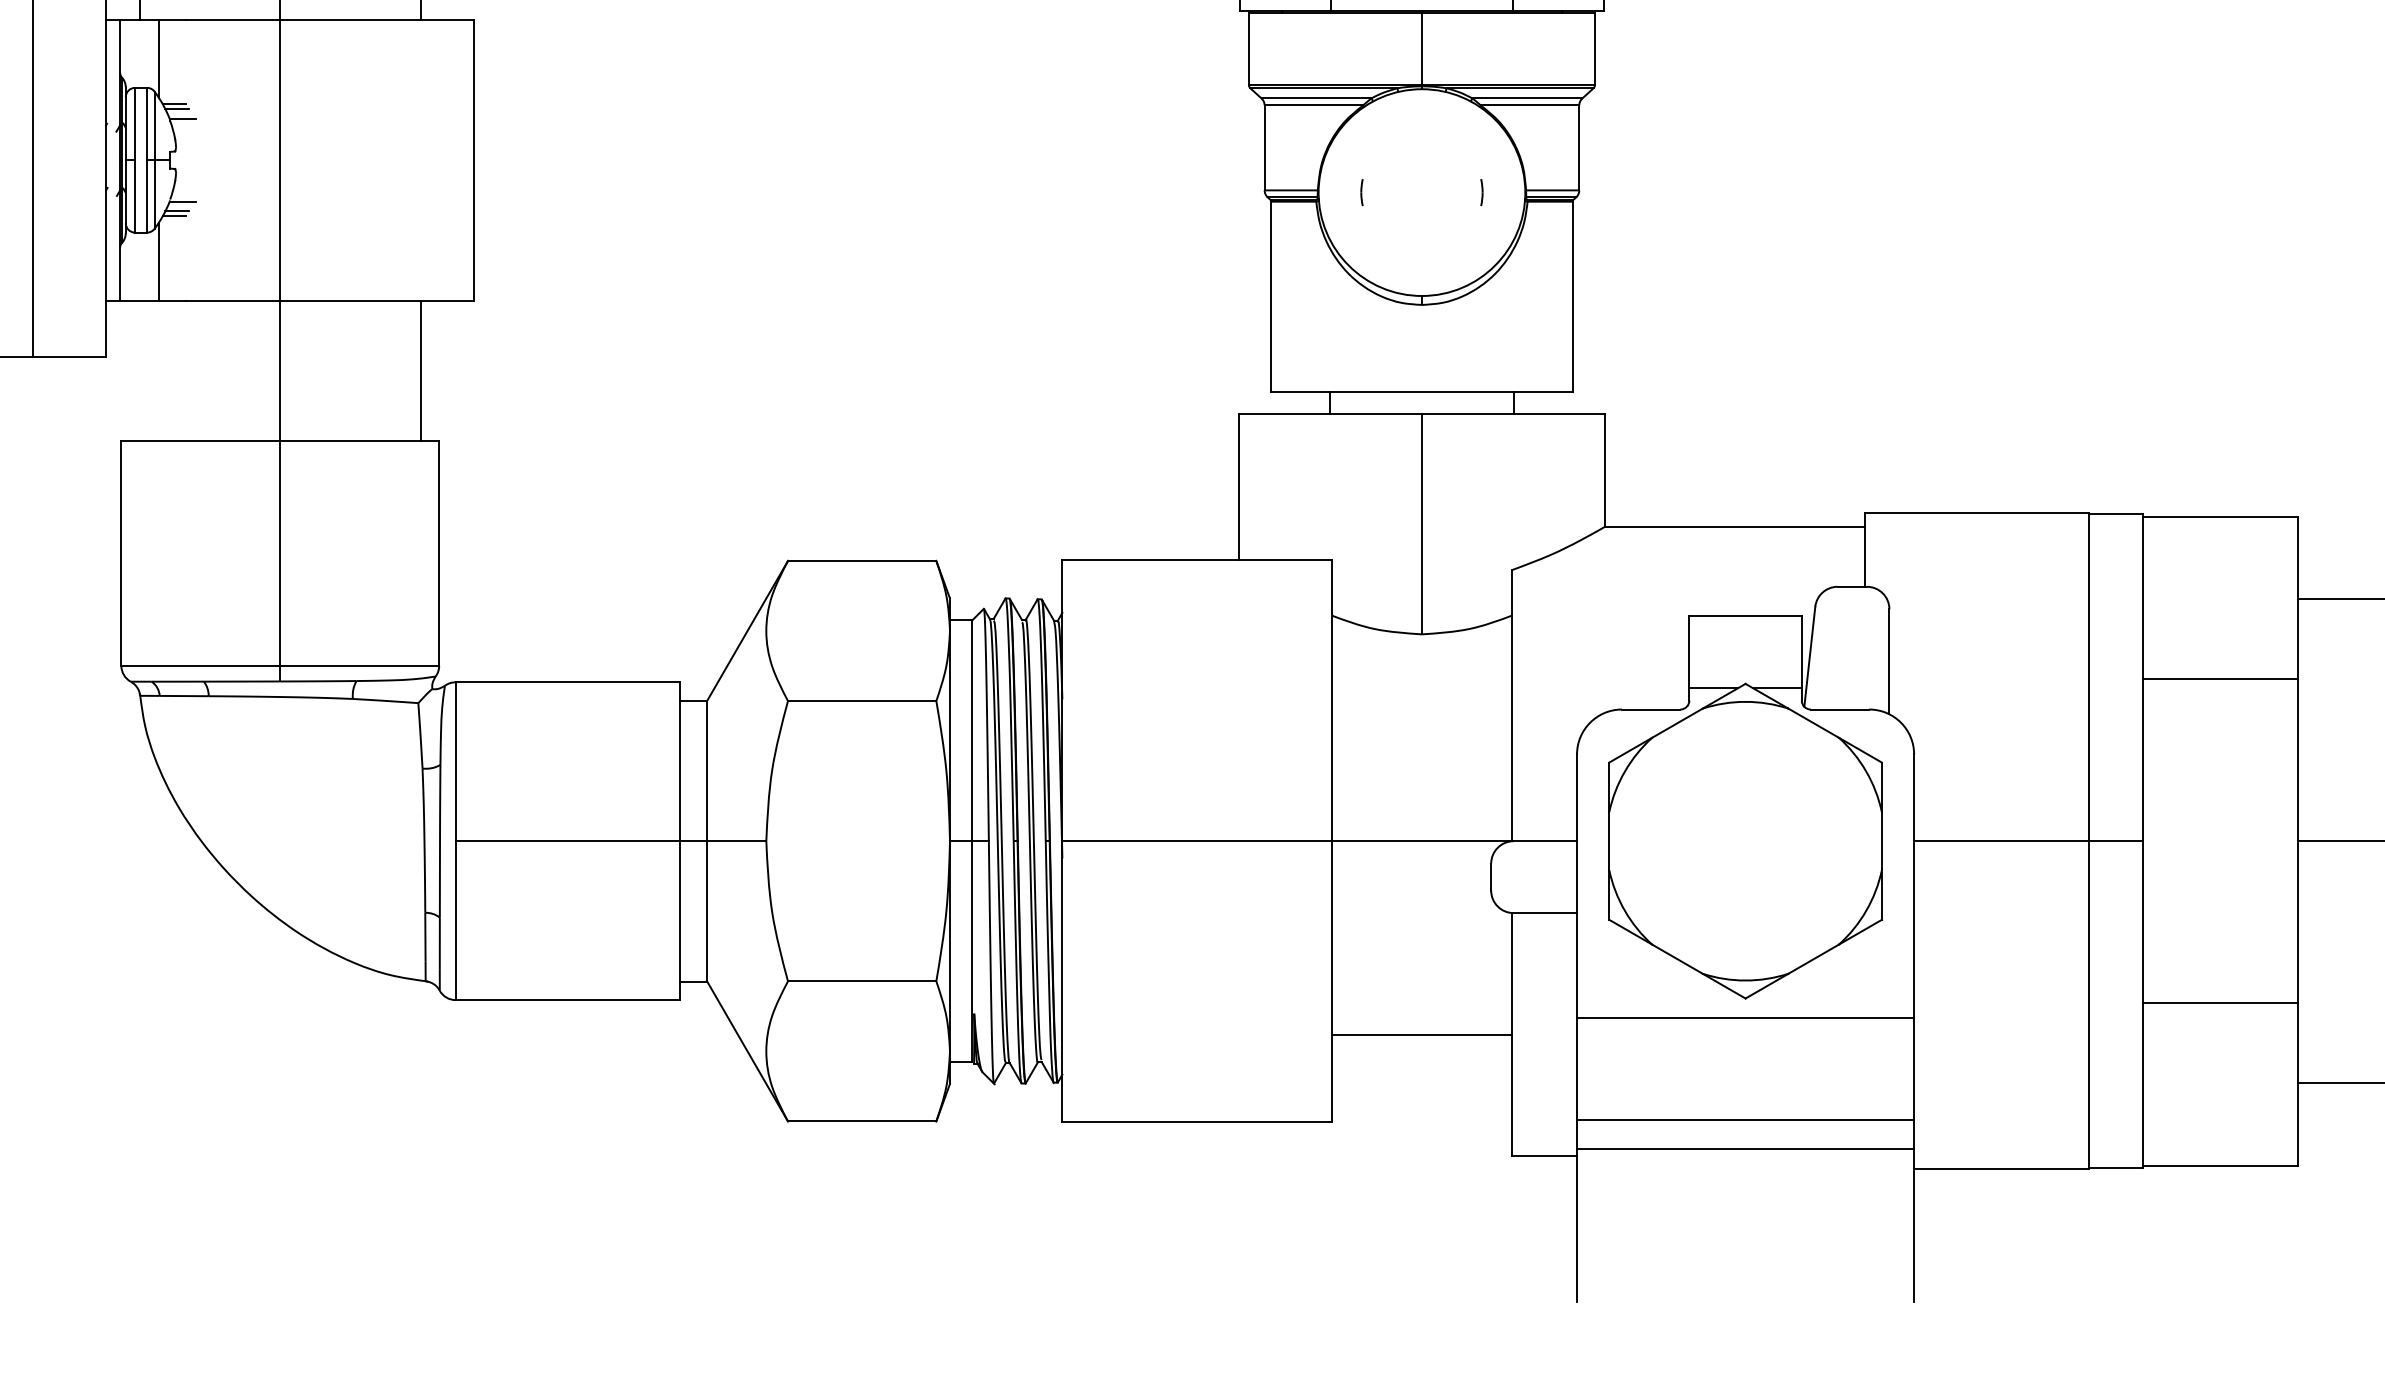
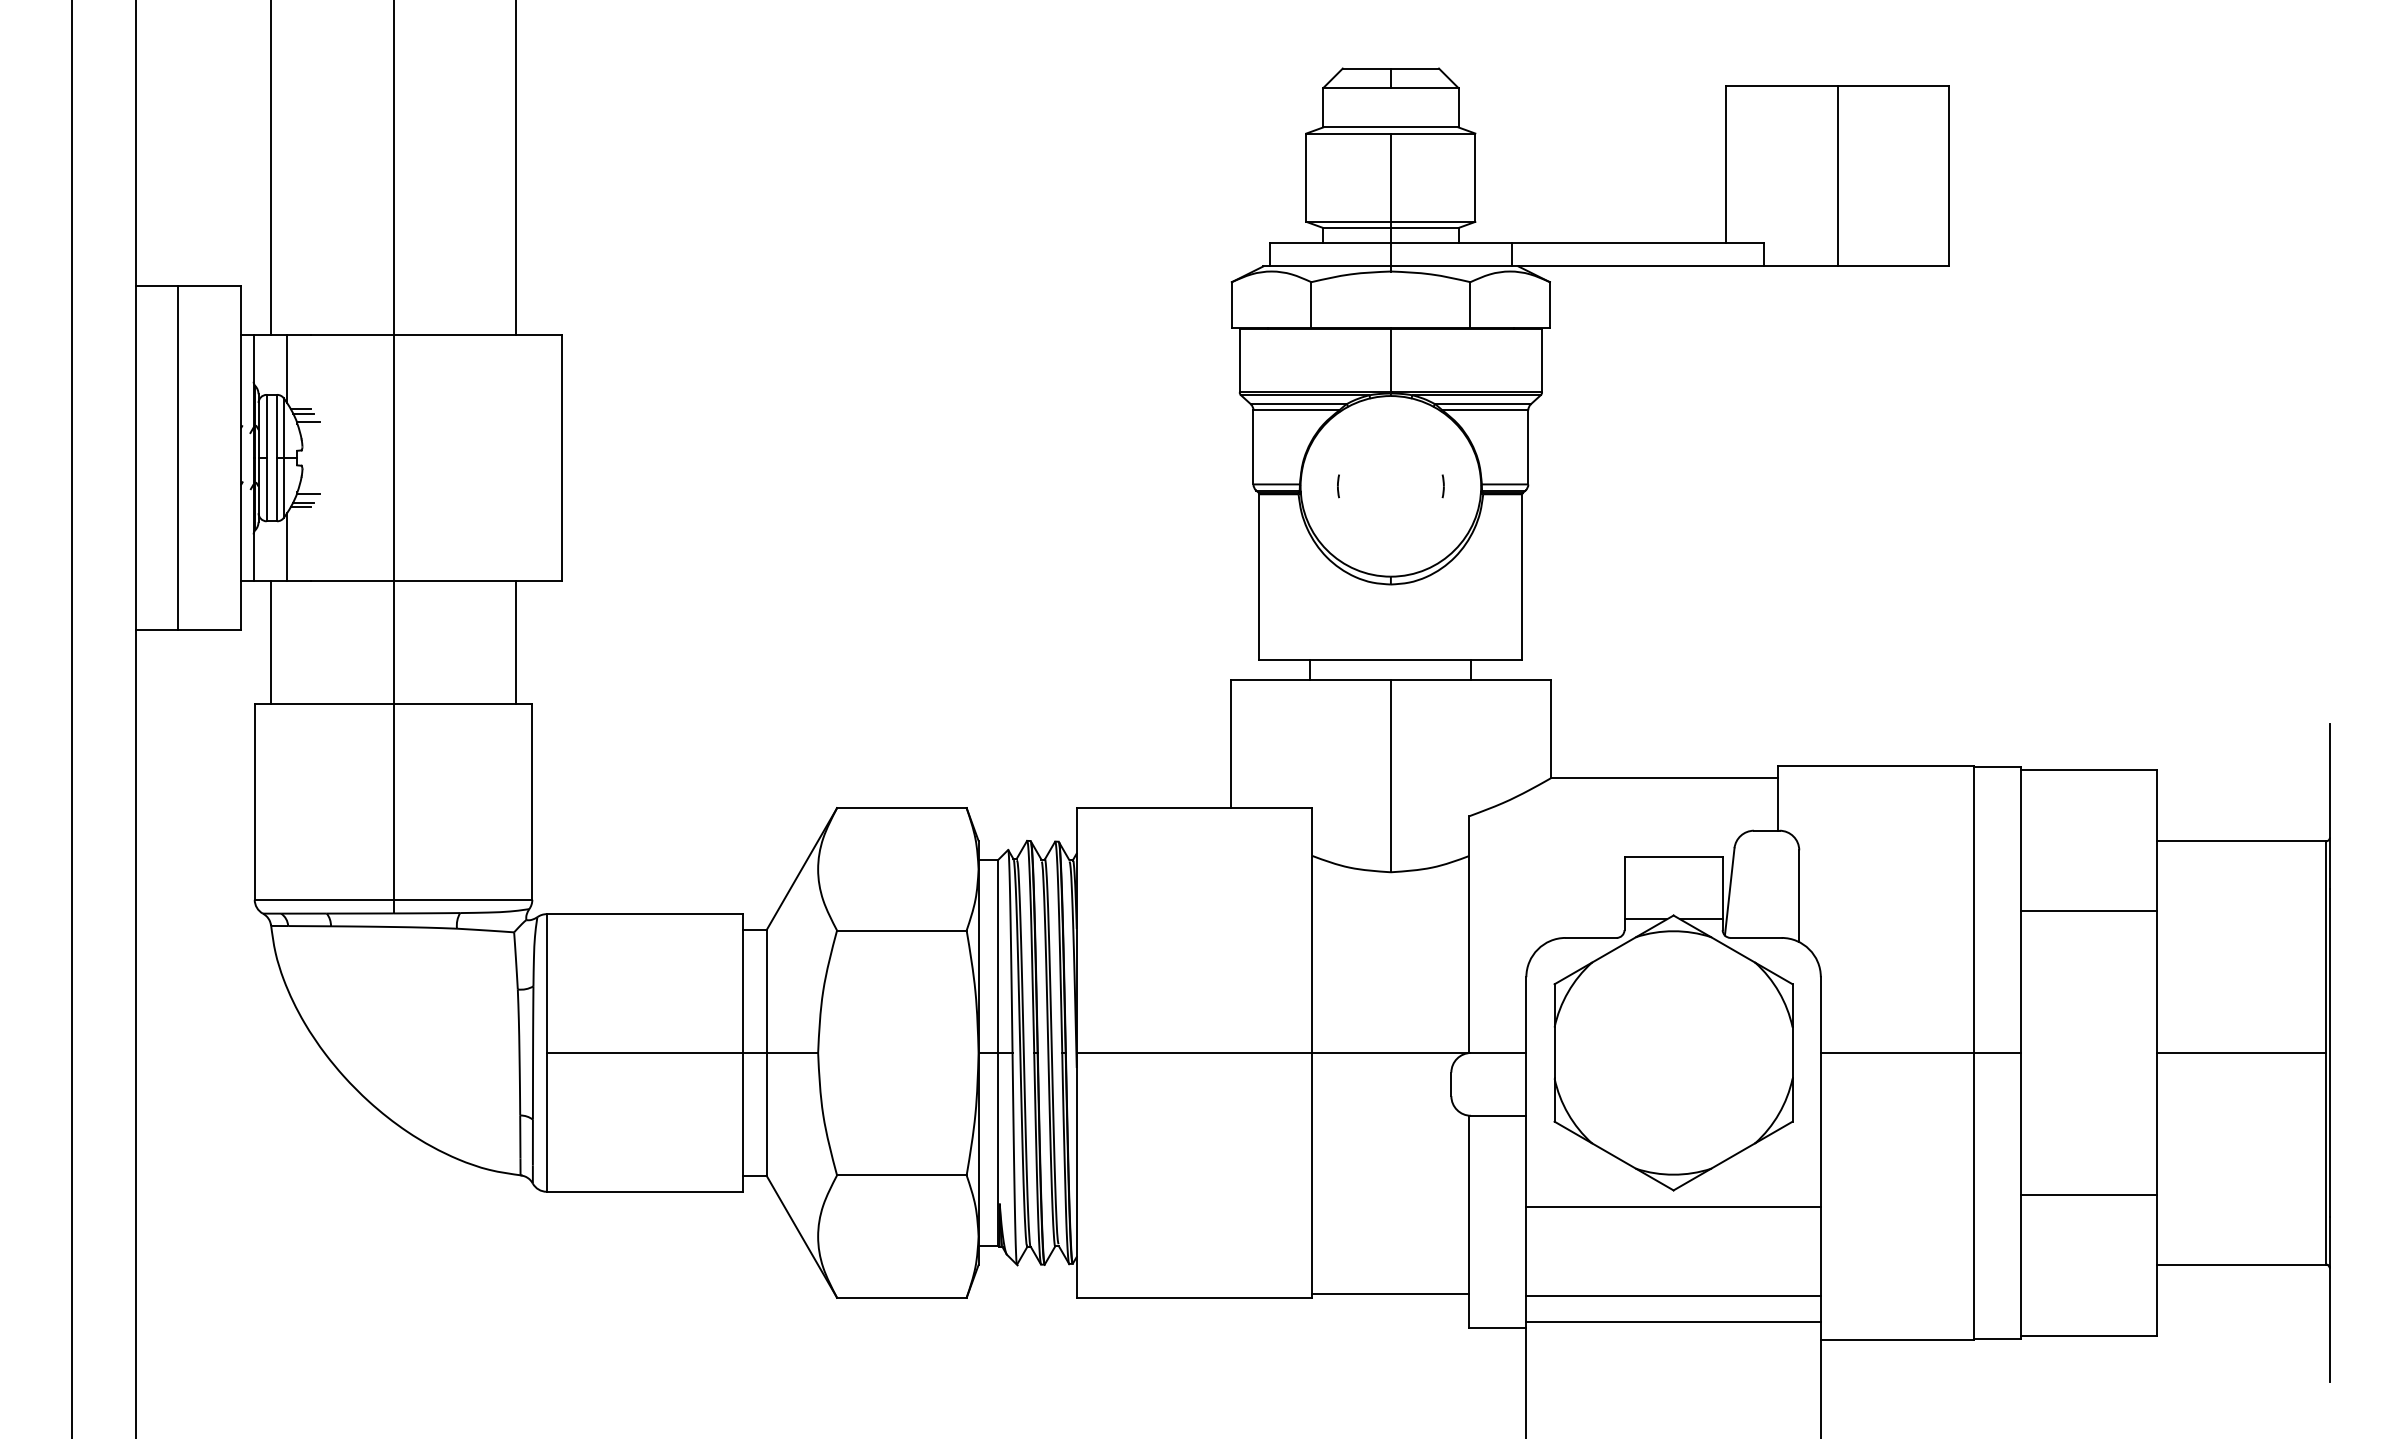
line: (139, 370) -> (270, 641), added
line: (1421, 1035) -> (1390, 1294), moved

